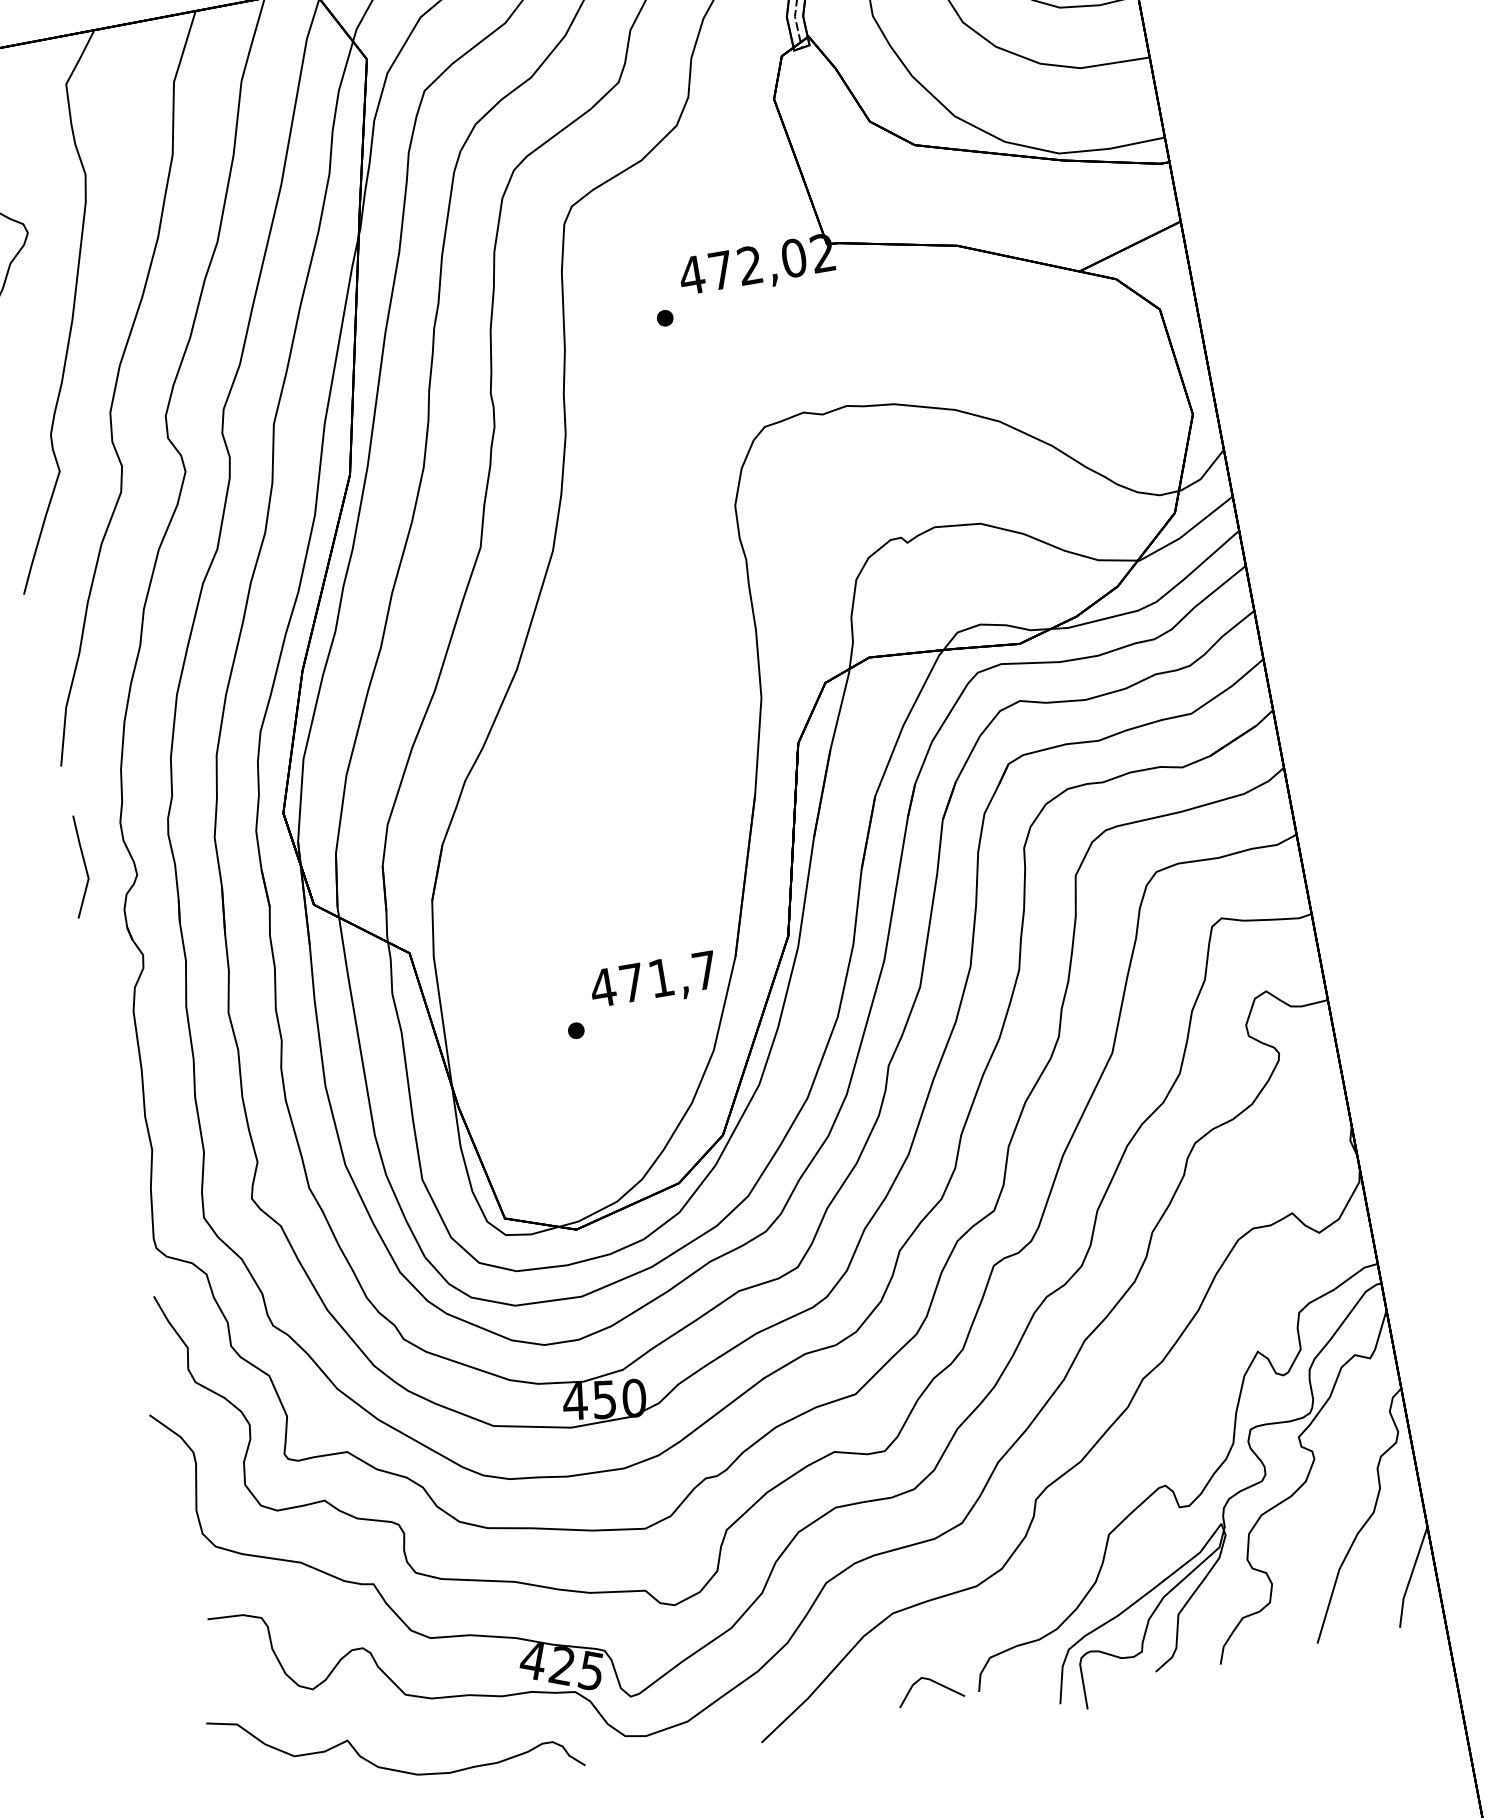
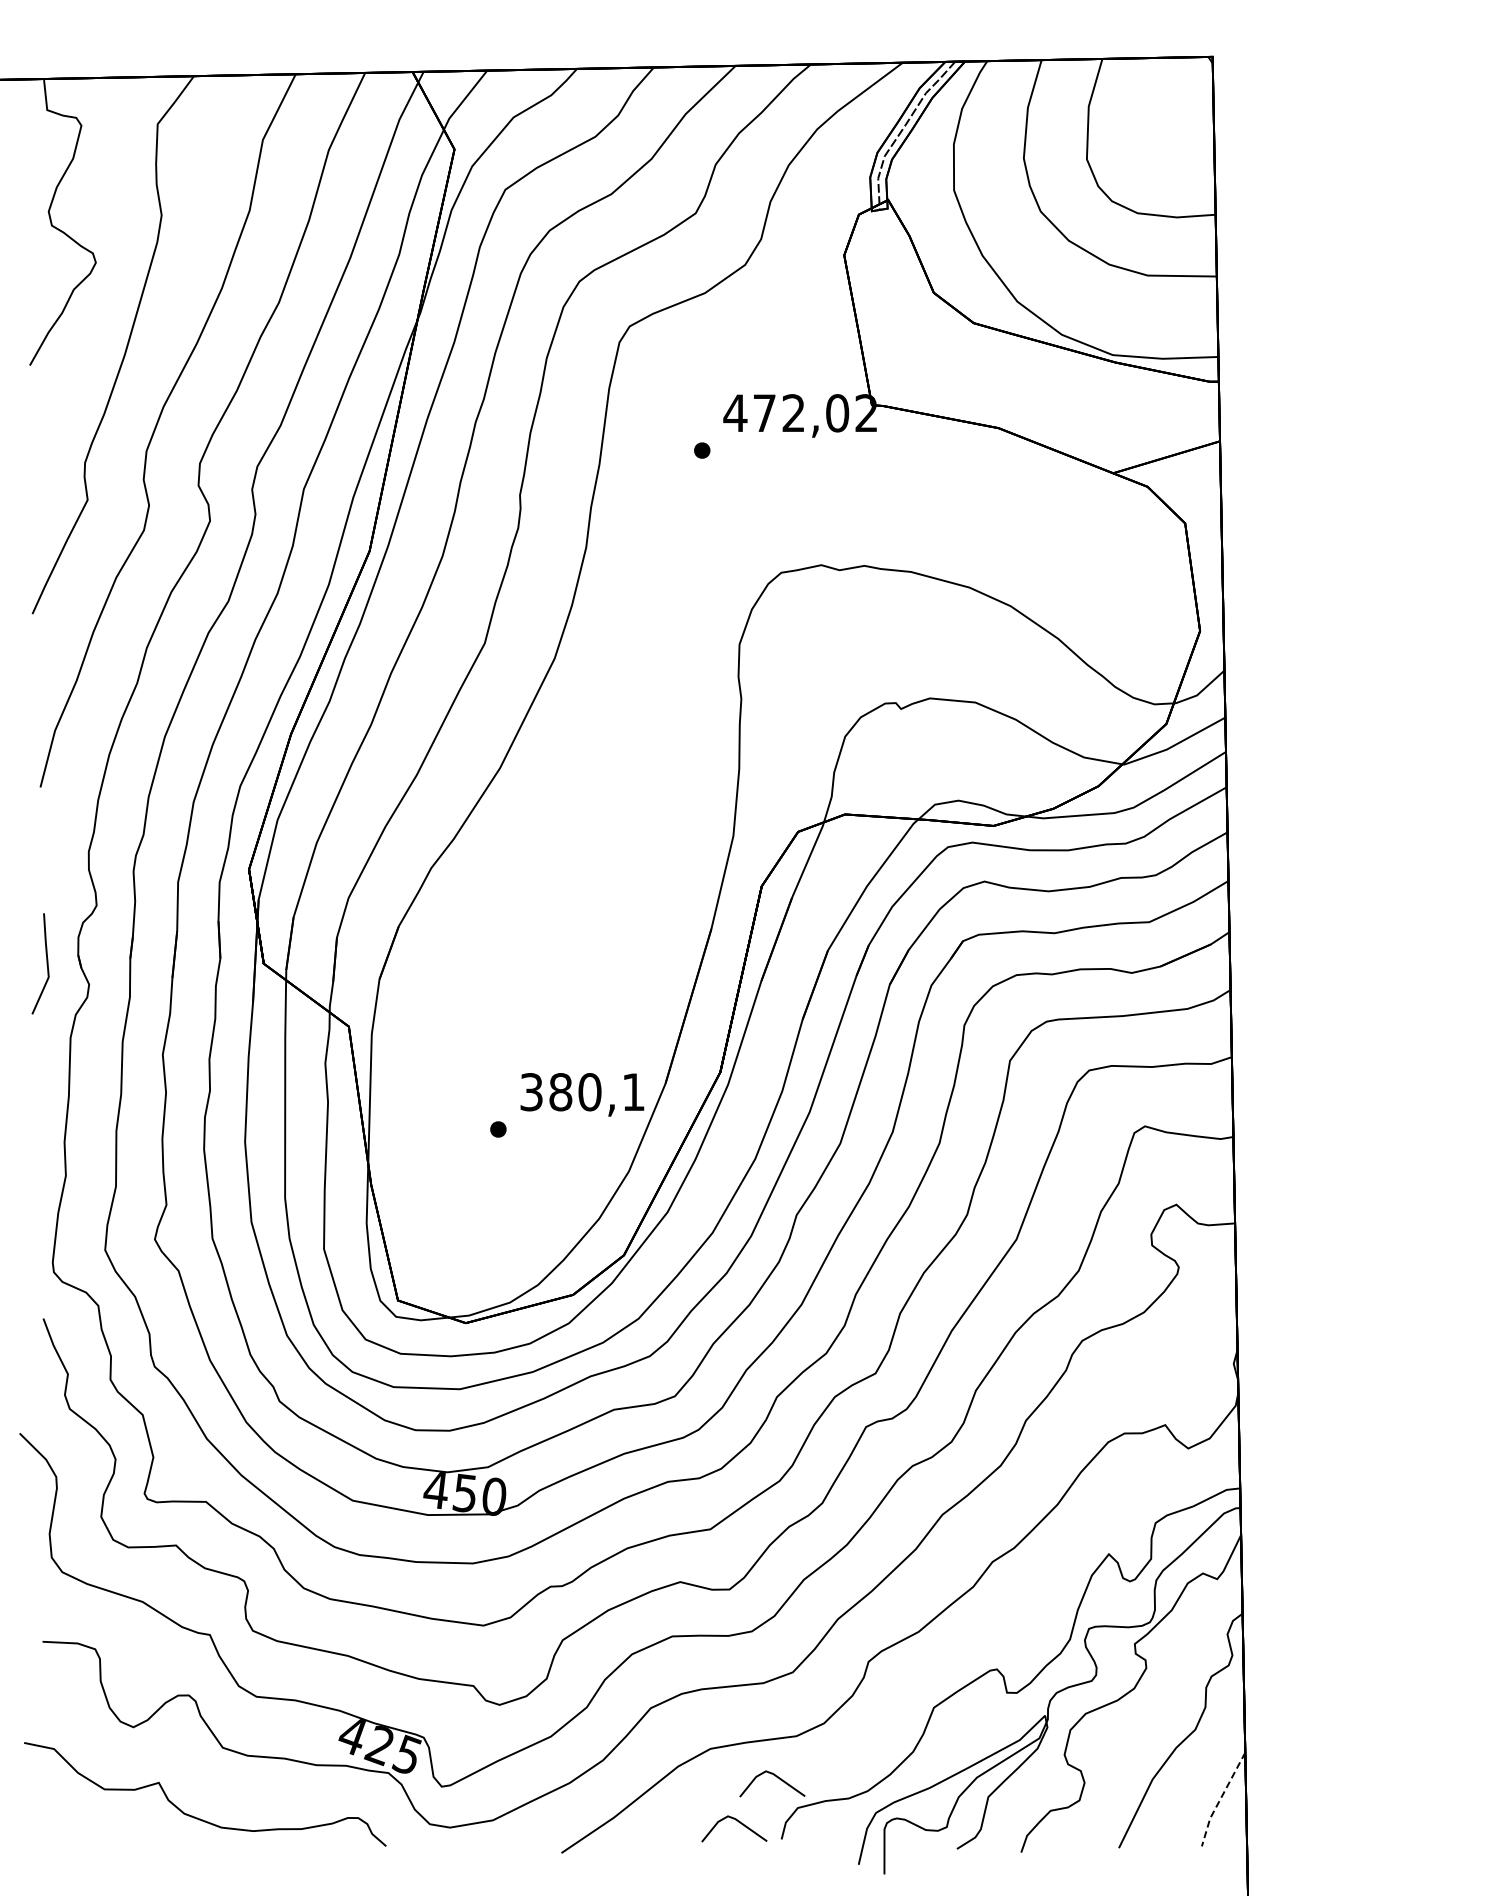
line: (84, 865) -> (46, 963), moved
text: (653, 979) -> (581, 1092), 471,7 -> 380,1
line: (1410, 1577) -> (1220, 1799), solid -> dashed
line: (964, 1631) -> (777, 1778), added

